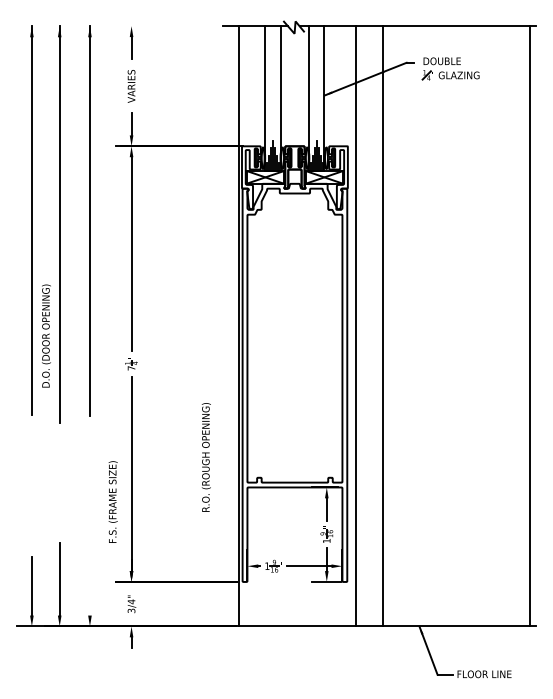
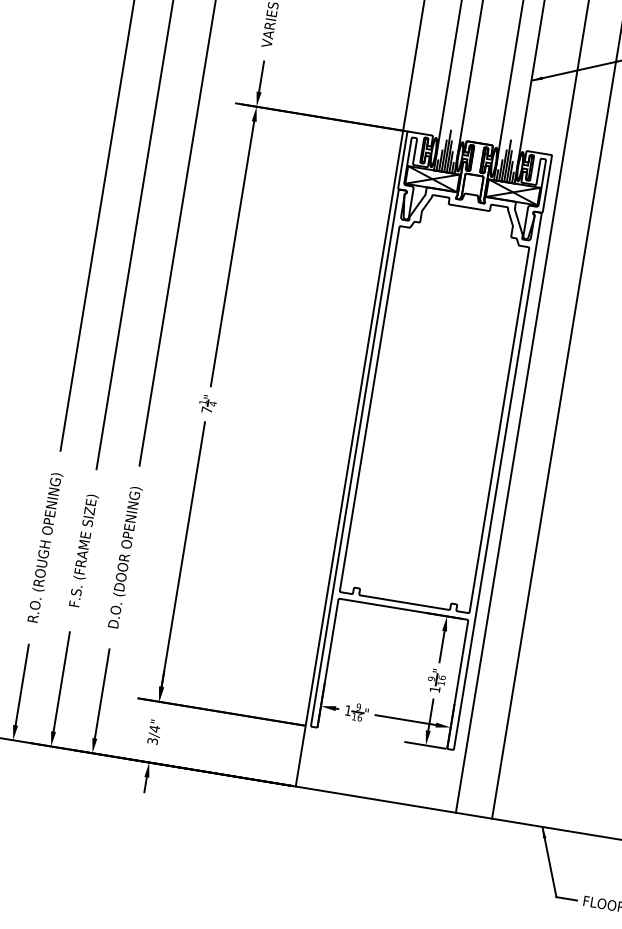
text: (46, 335) -> (125, 556), moved
text: (205, 457) -> (44, 547), moved
text: (112, 501) -> (83, 549), moved
line: (89, 582) -> (101, 693), added

